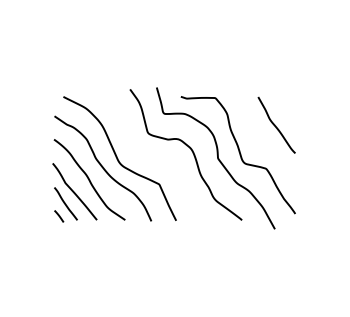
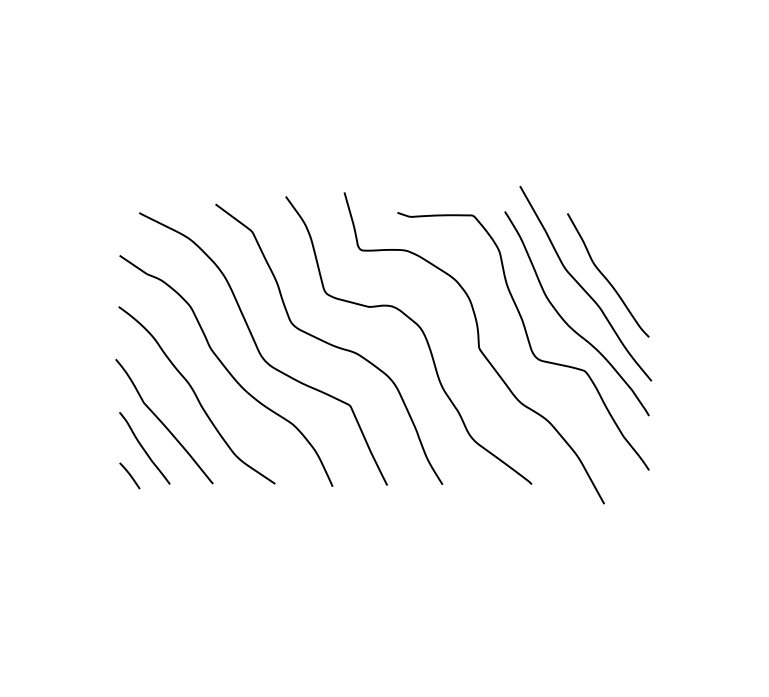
part: (262, 136) -> (576, 300), added
curve: (149, 156) -> (328, 344), added

